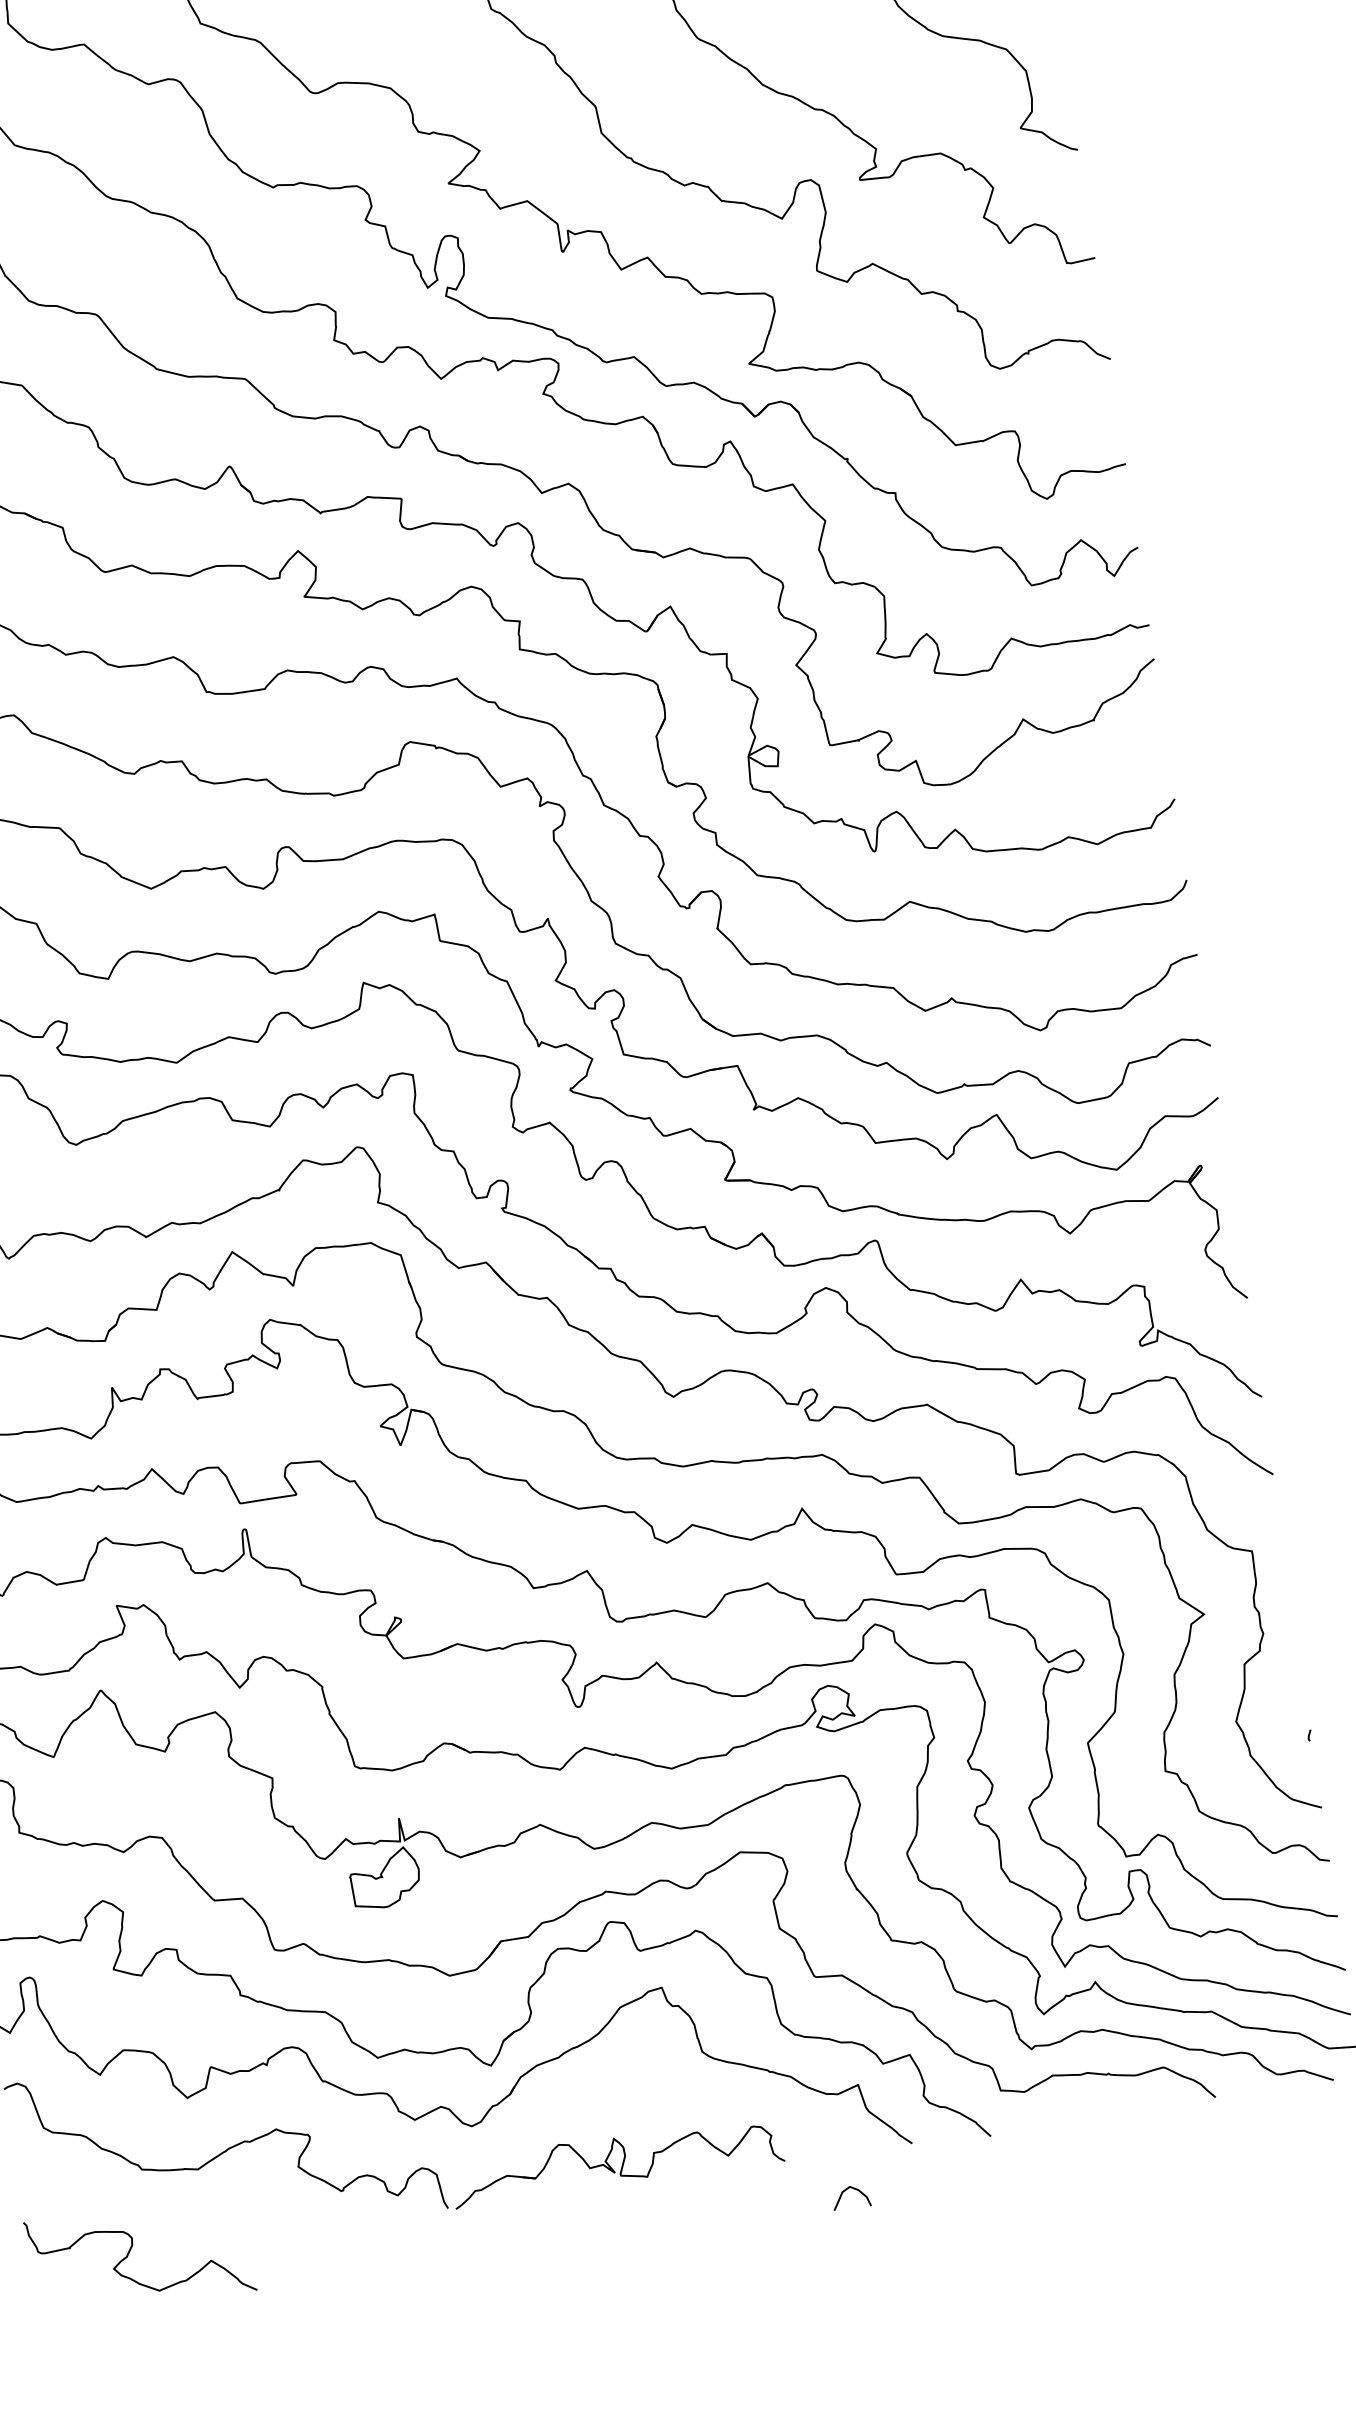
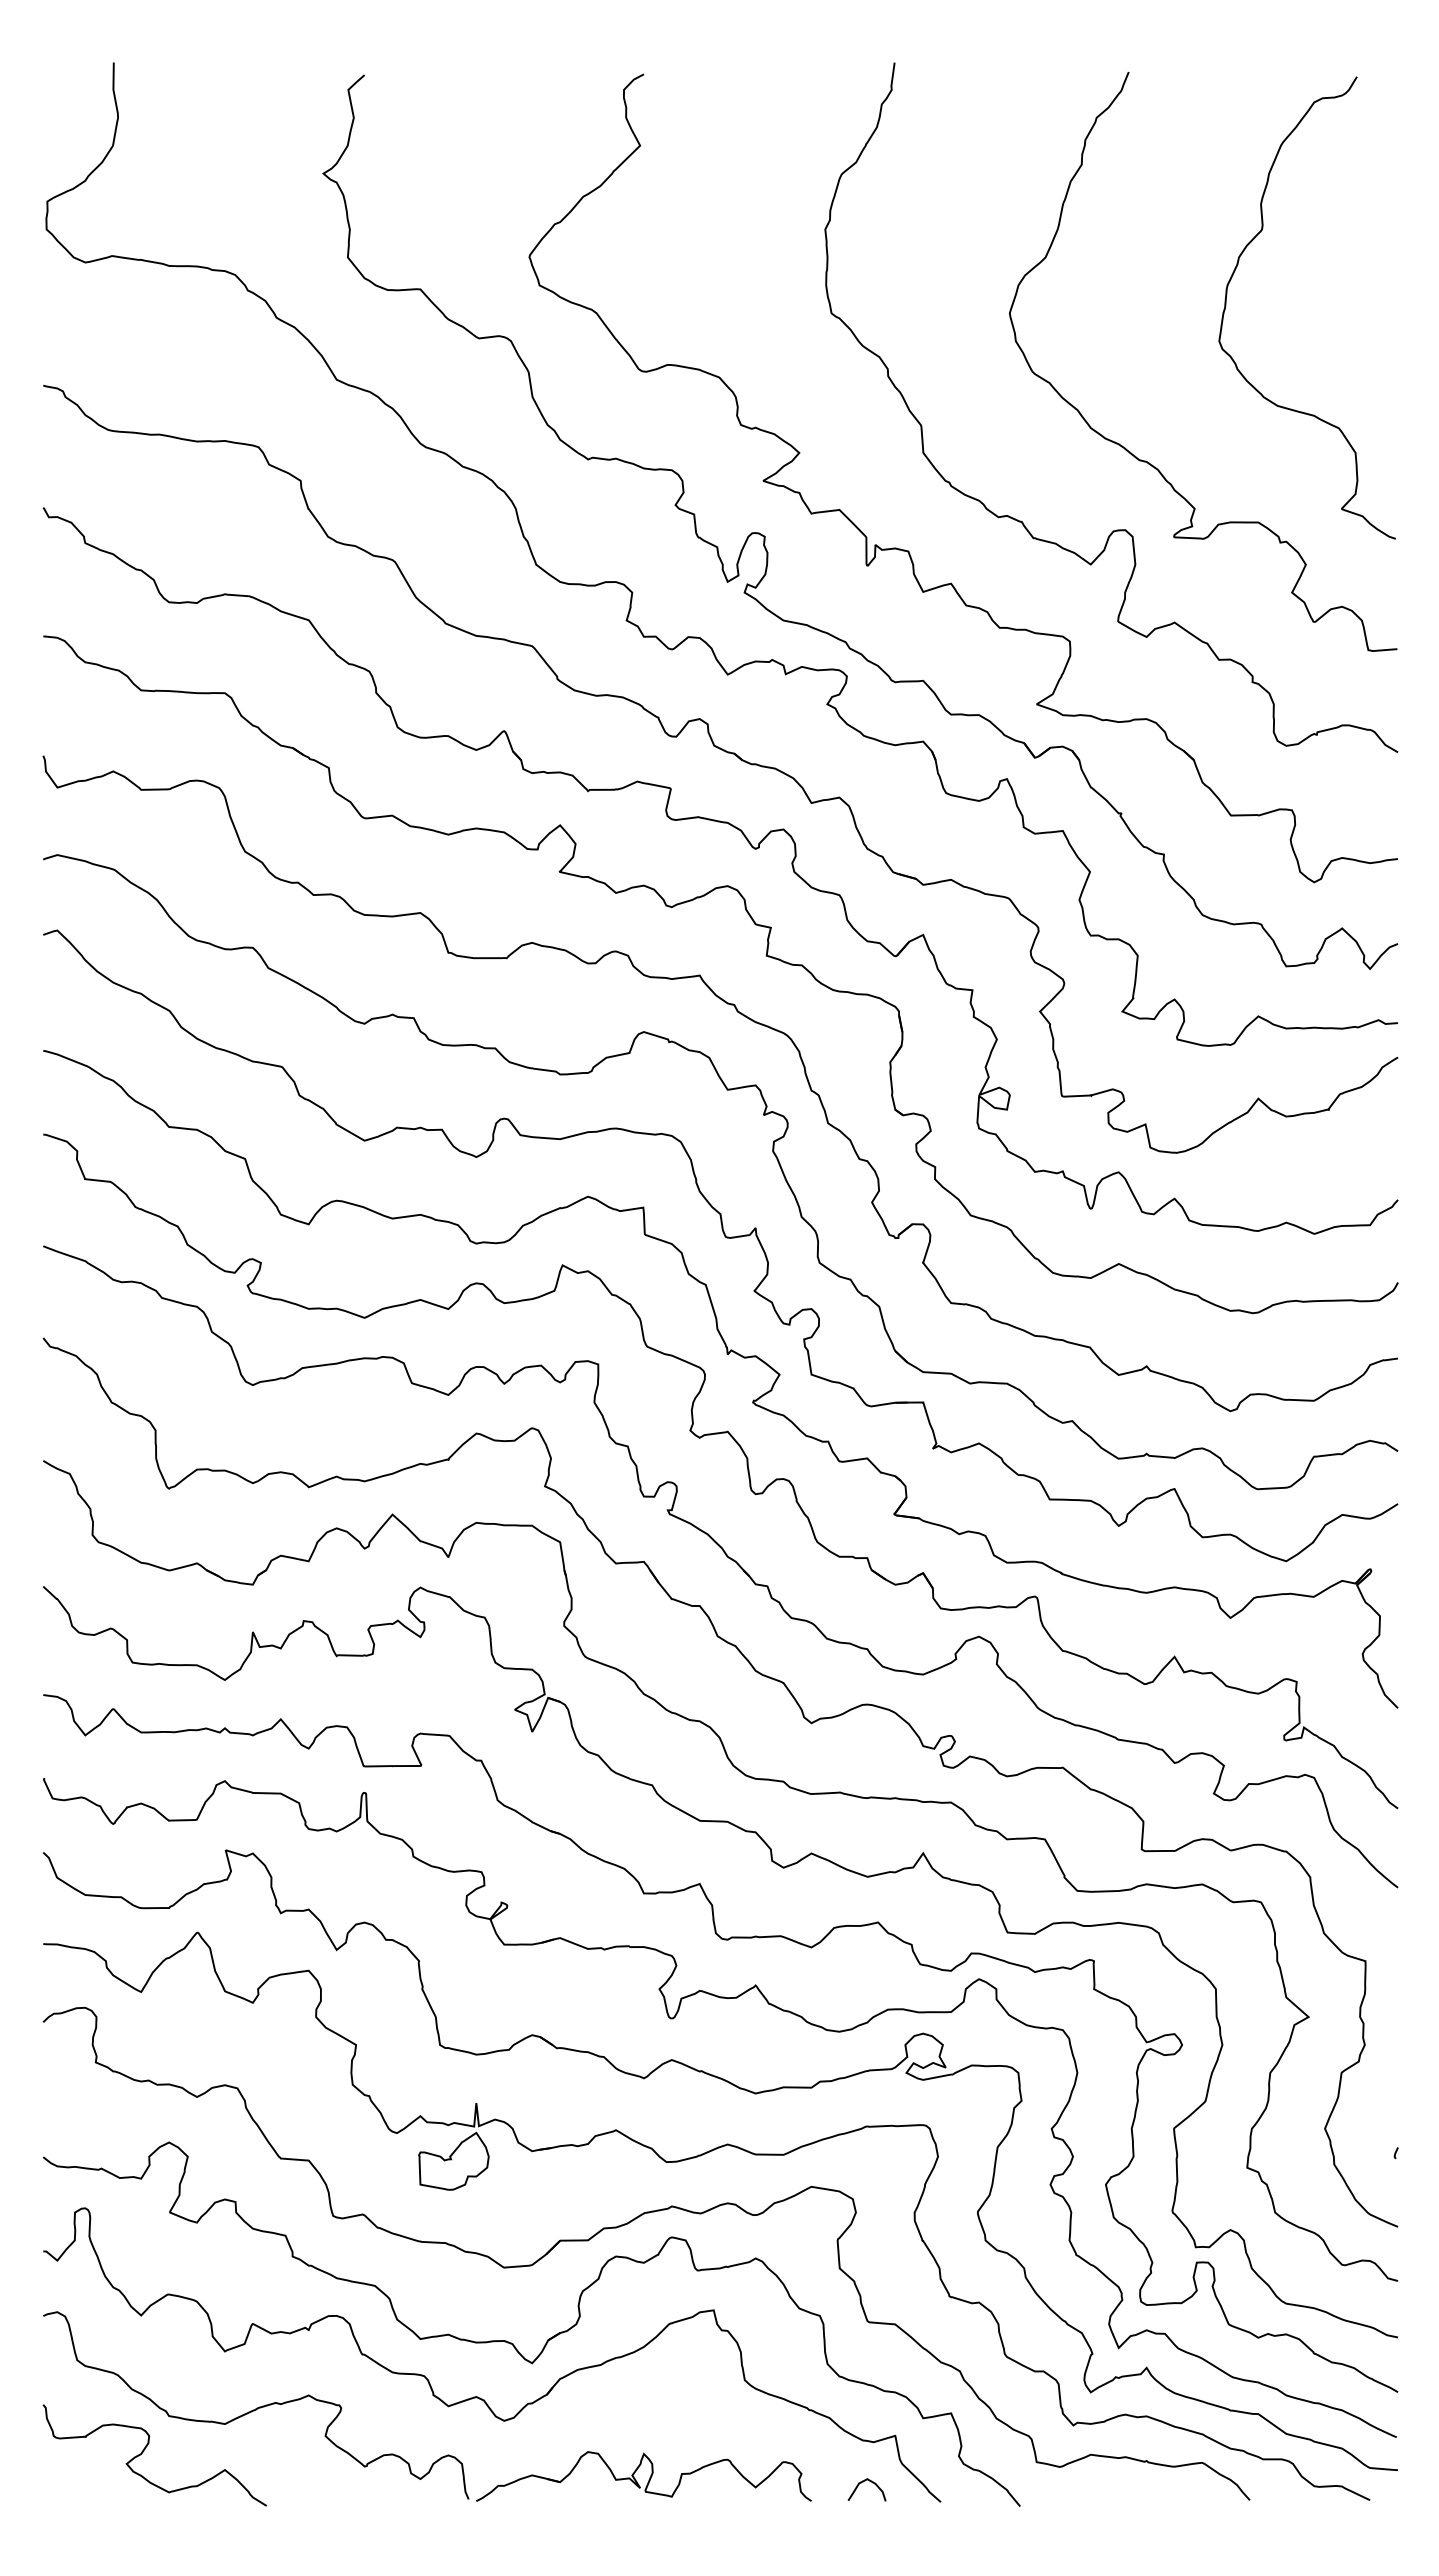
curve: (846, 2190) -> (863, 2482), moved
curve: (130, 2251) -> (145, 2449), moved

